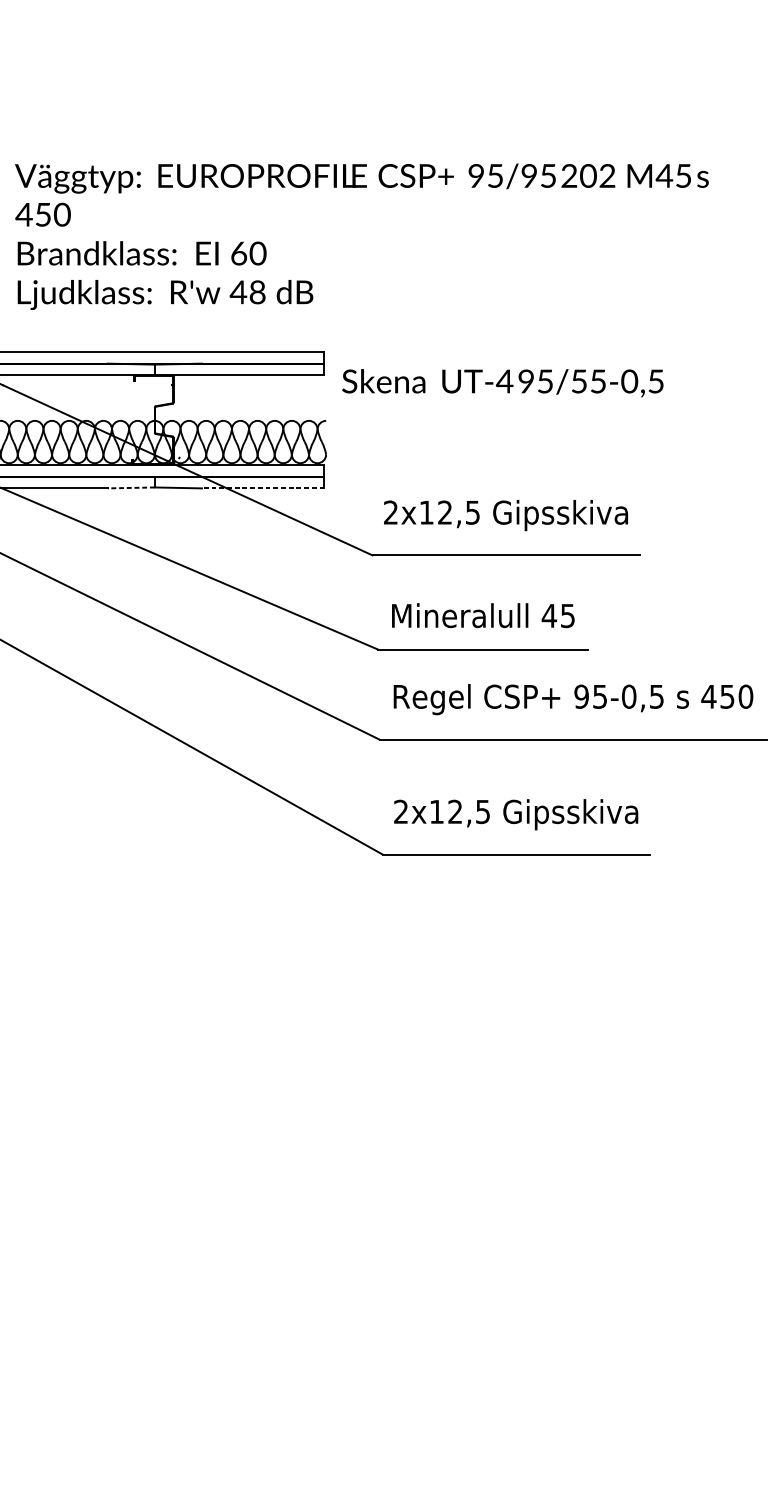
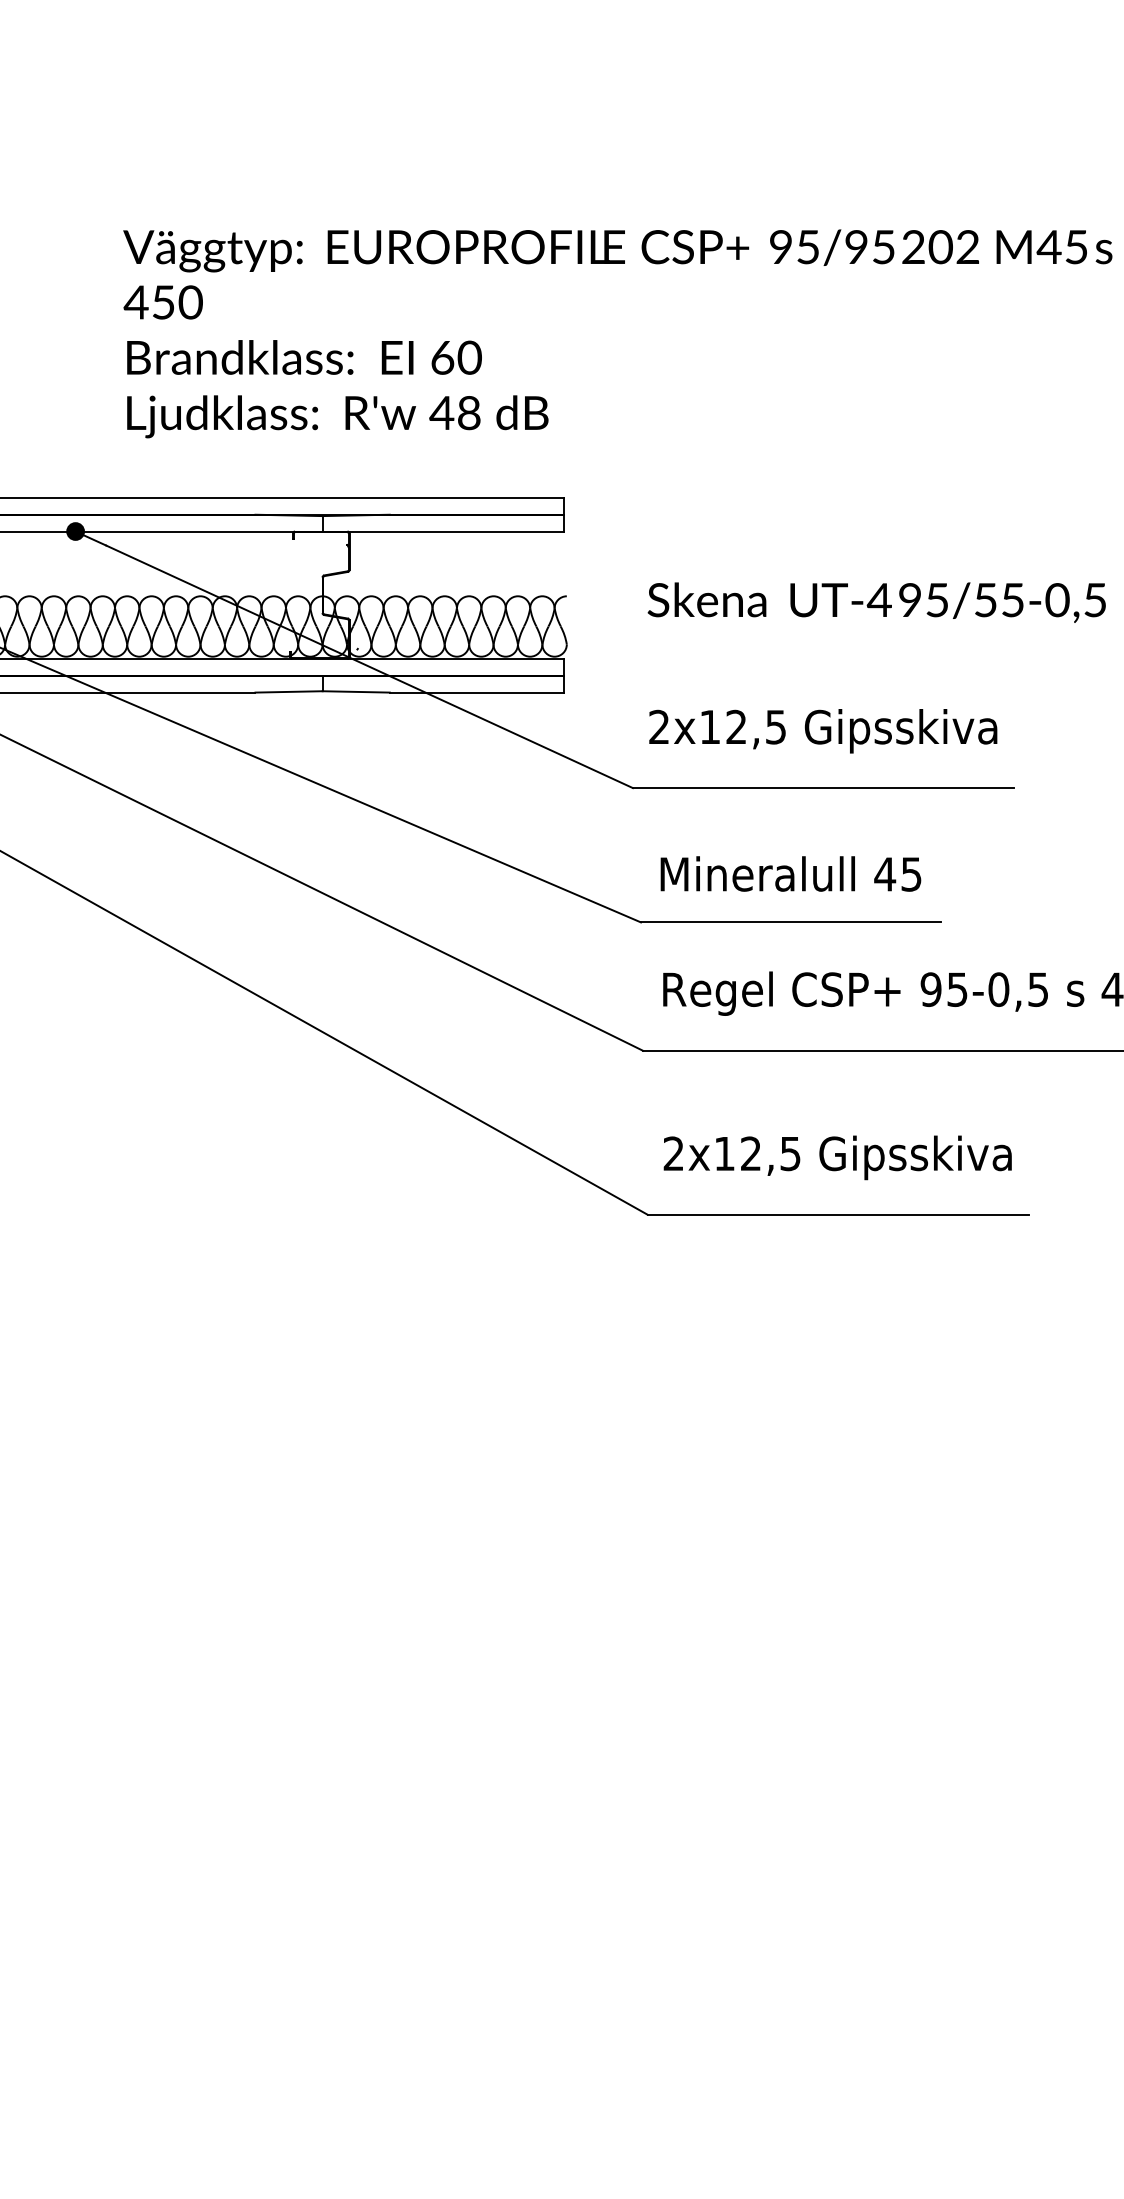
text: (502, 383) -> (876, 602), moved
line: (131, 487) -> (289, 691), dashed -> solid
line: (262, 488) -> (476, 692), dashed -> solid

